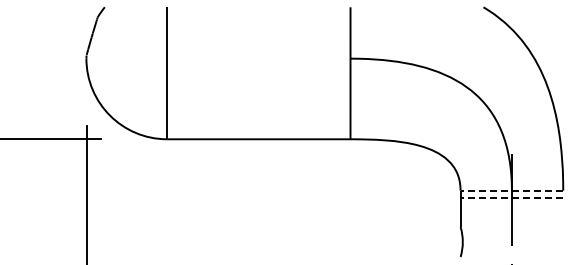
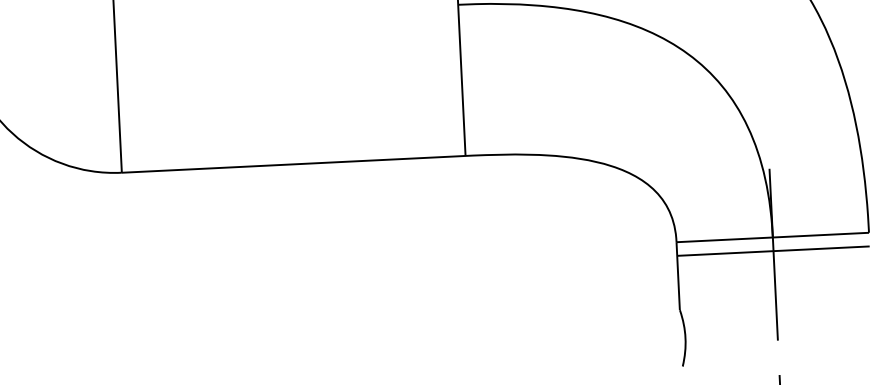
line: (511, 190) -> (772, 237), dashed -> solid
line: (511, 197) -> (772, 250), dashed -> solid

